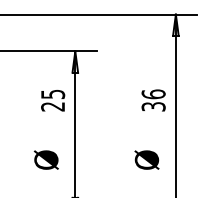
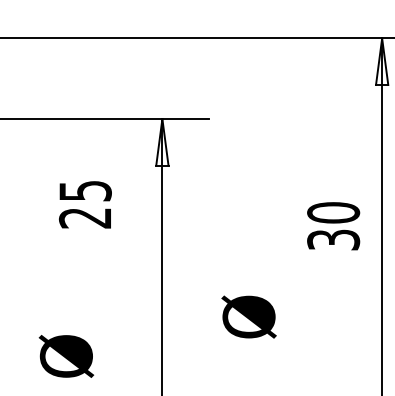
text: (153, 94) -> (333, 213), 36 -> 30
text: (53, 100) -> (86, 204), moved
text: (45, 159) -> (64, 355), moved
text: (146, 159) -> (248, 315), moved

